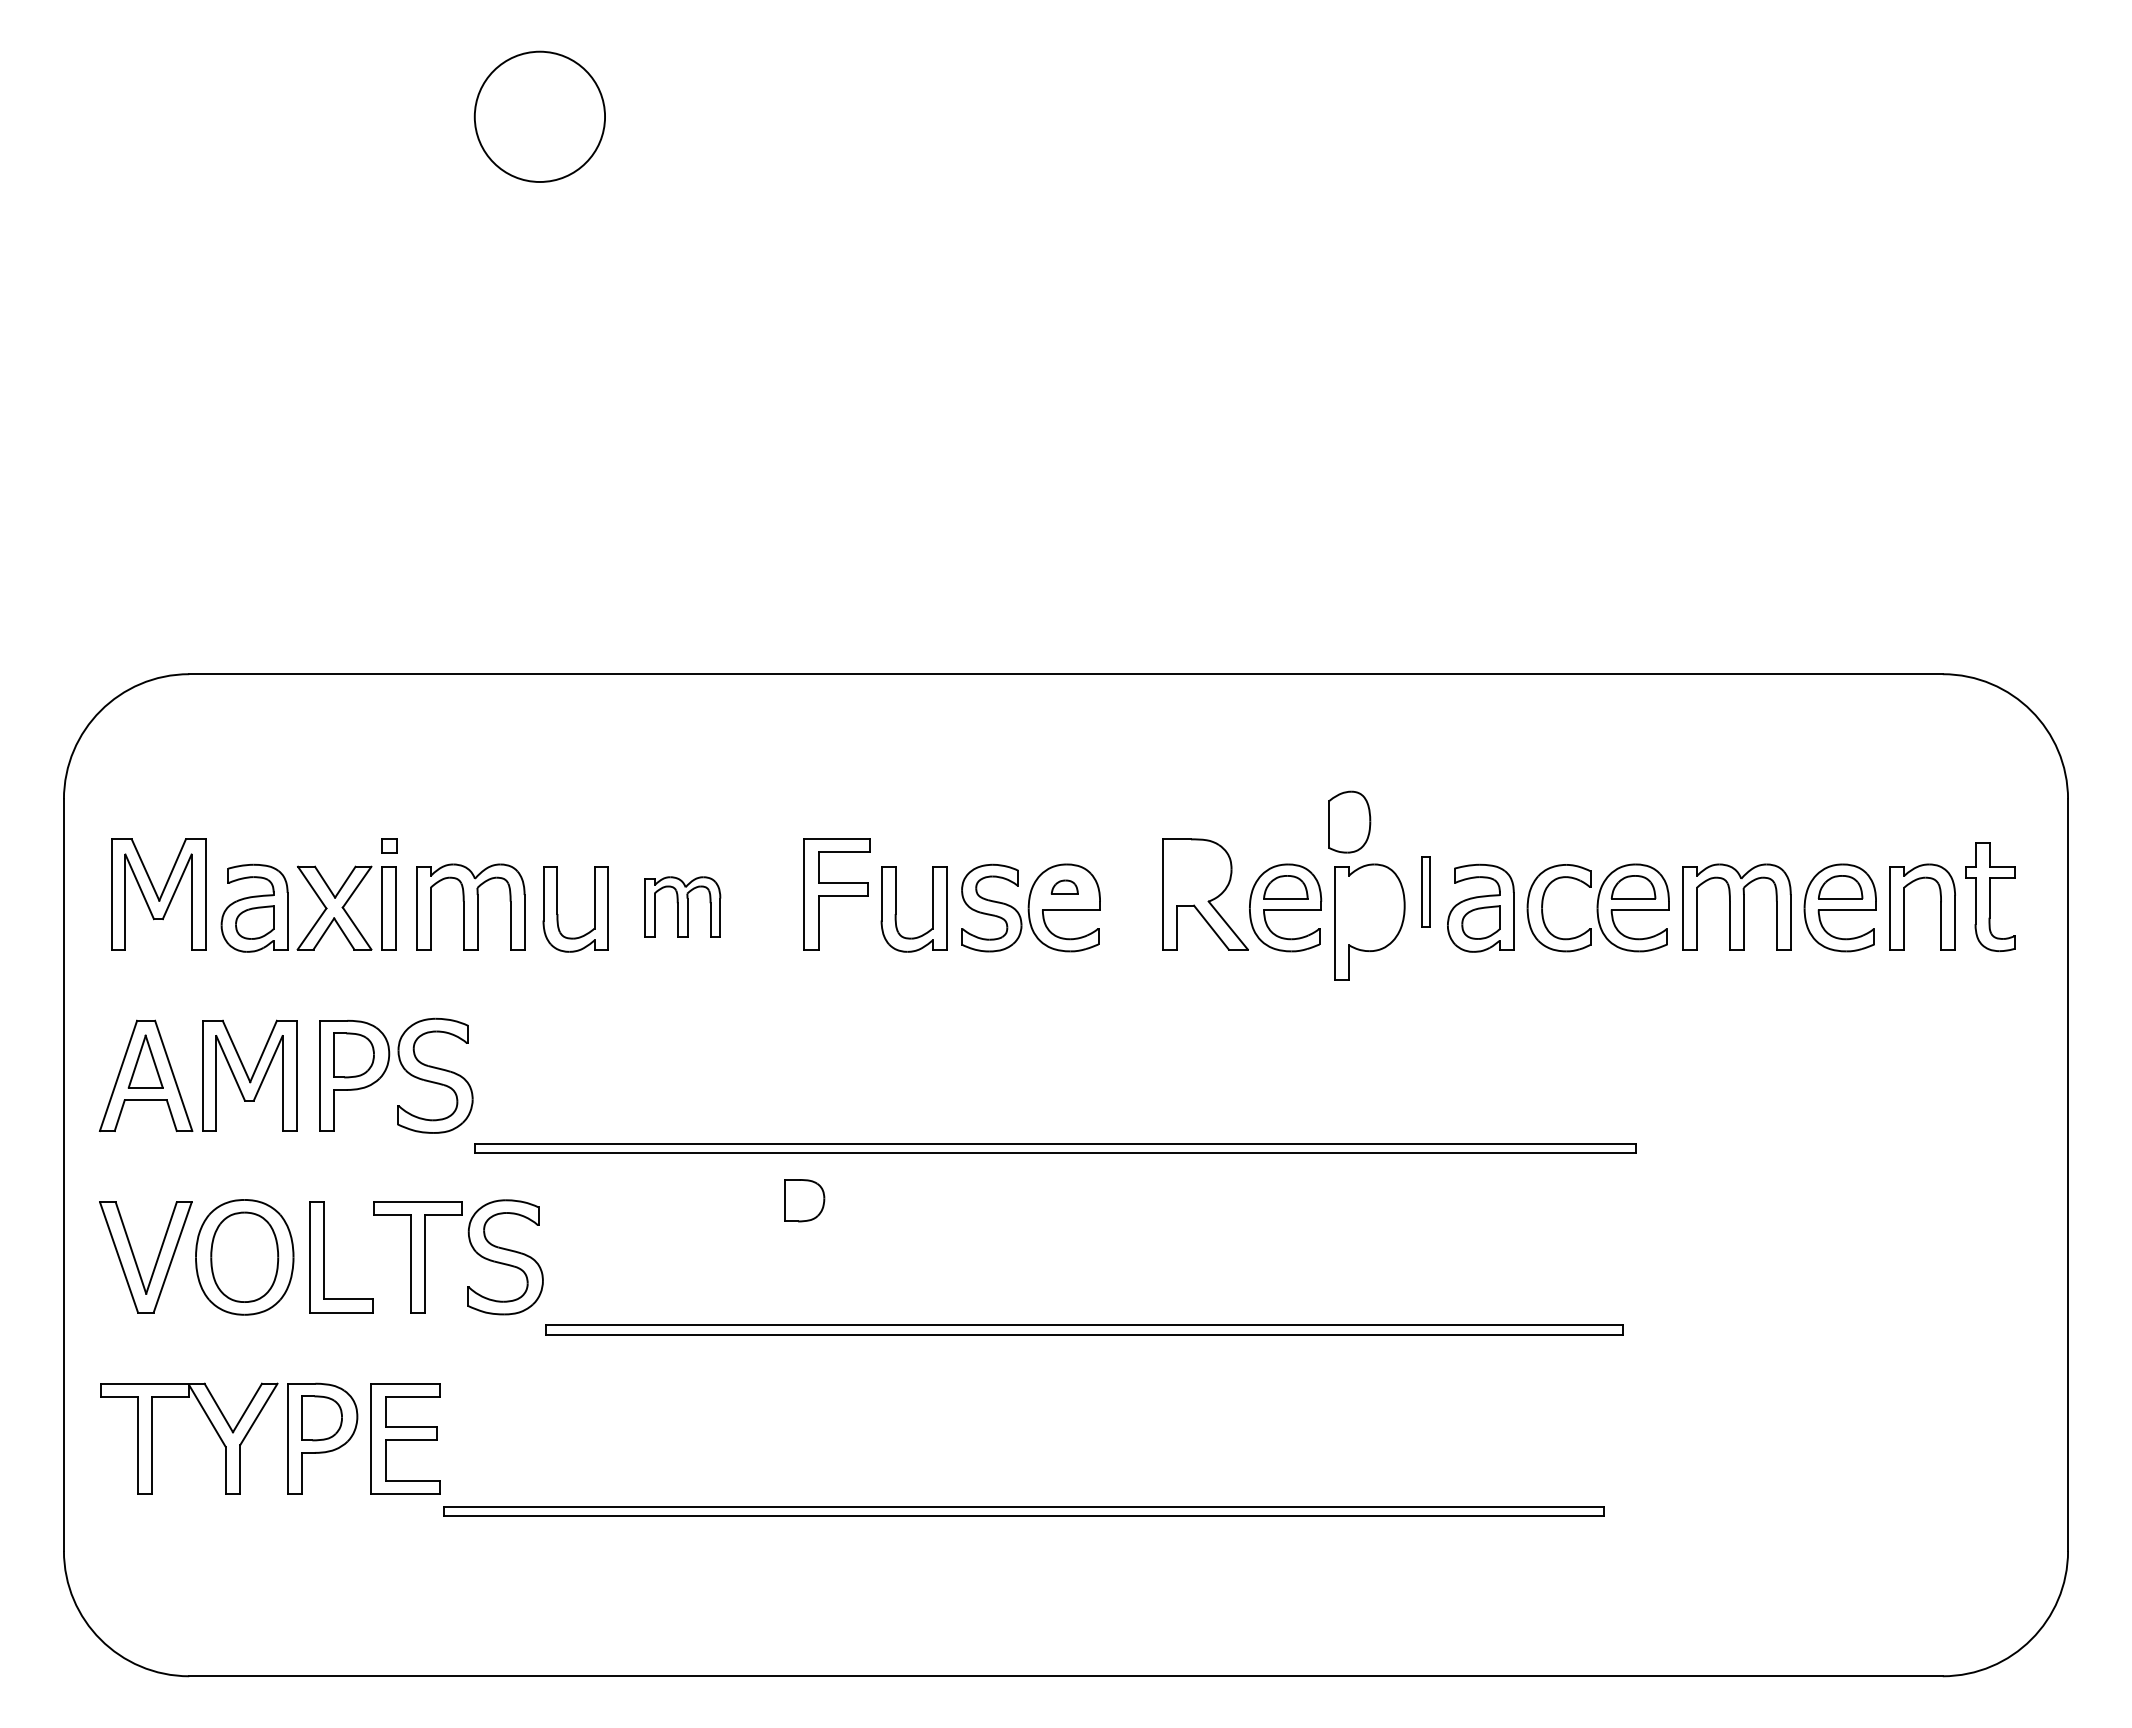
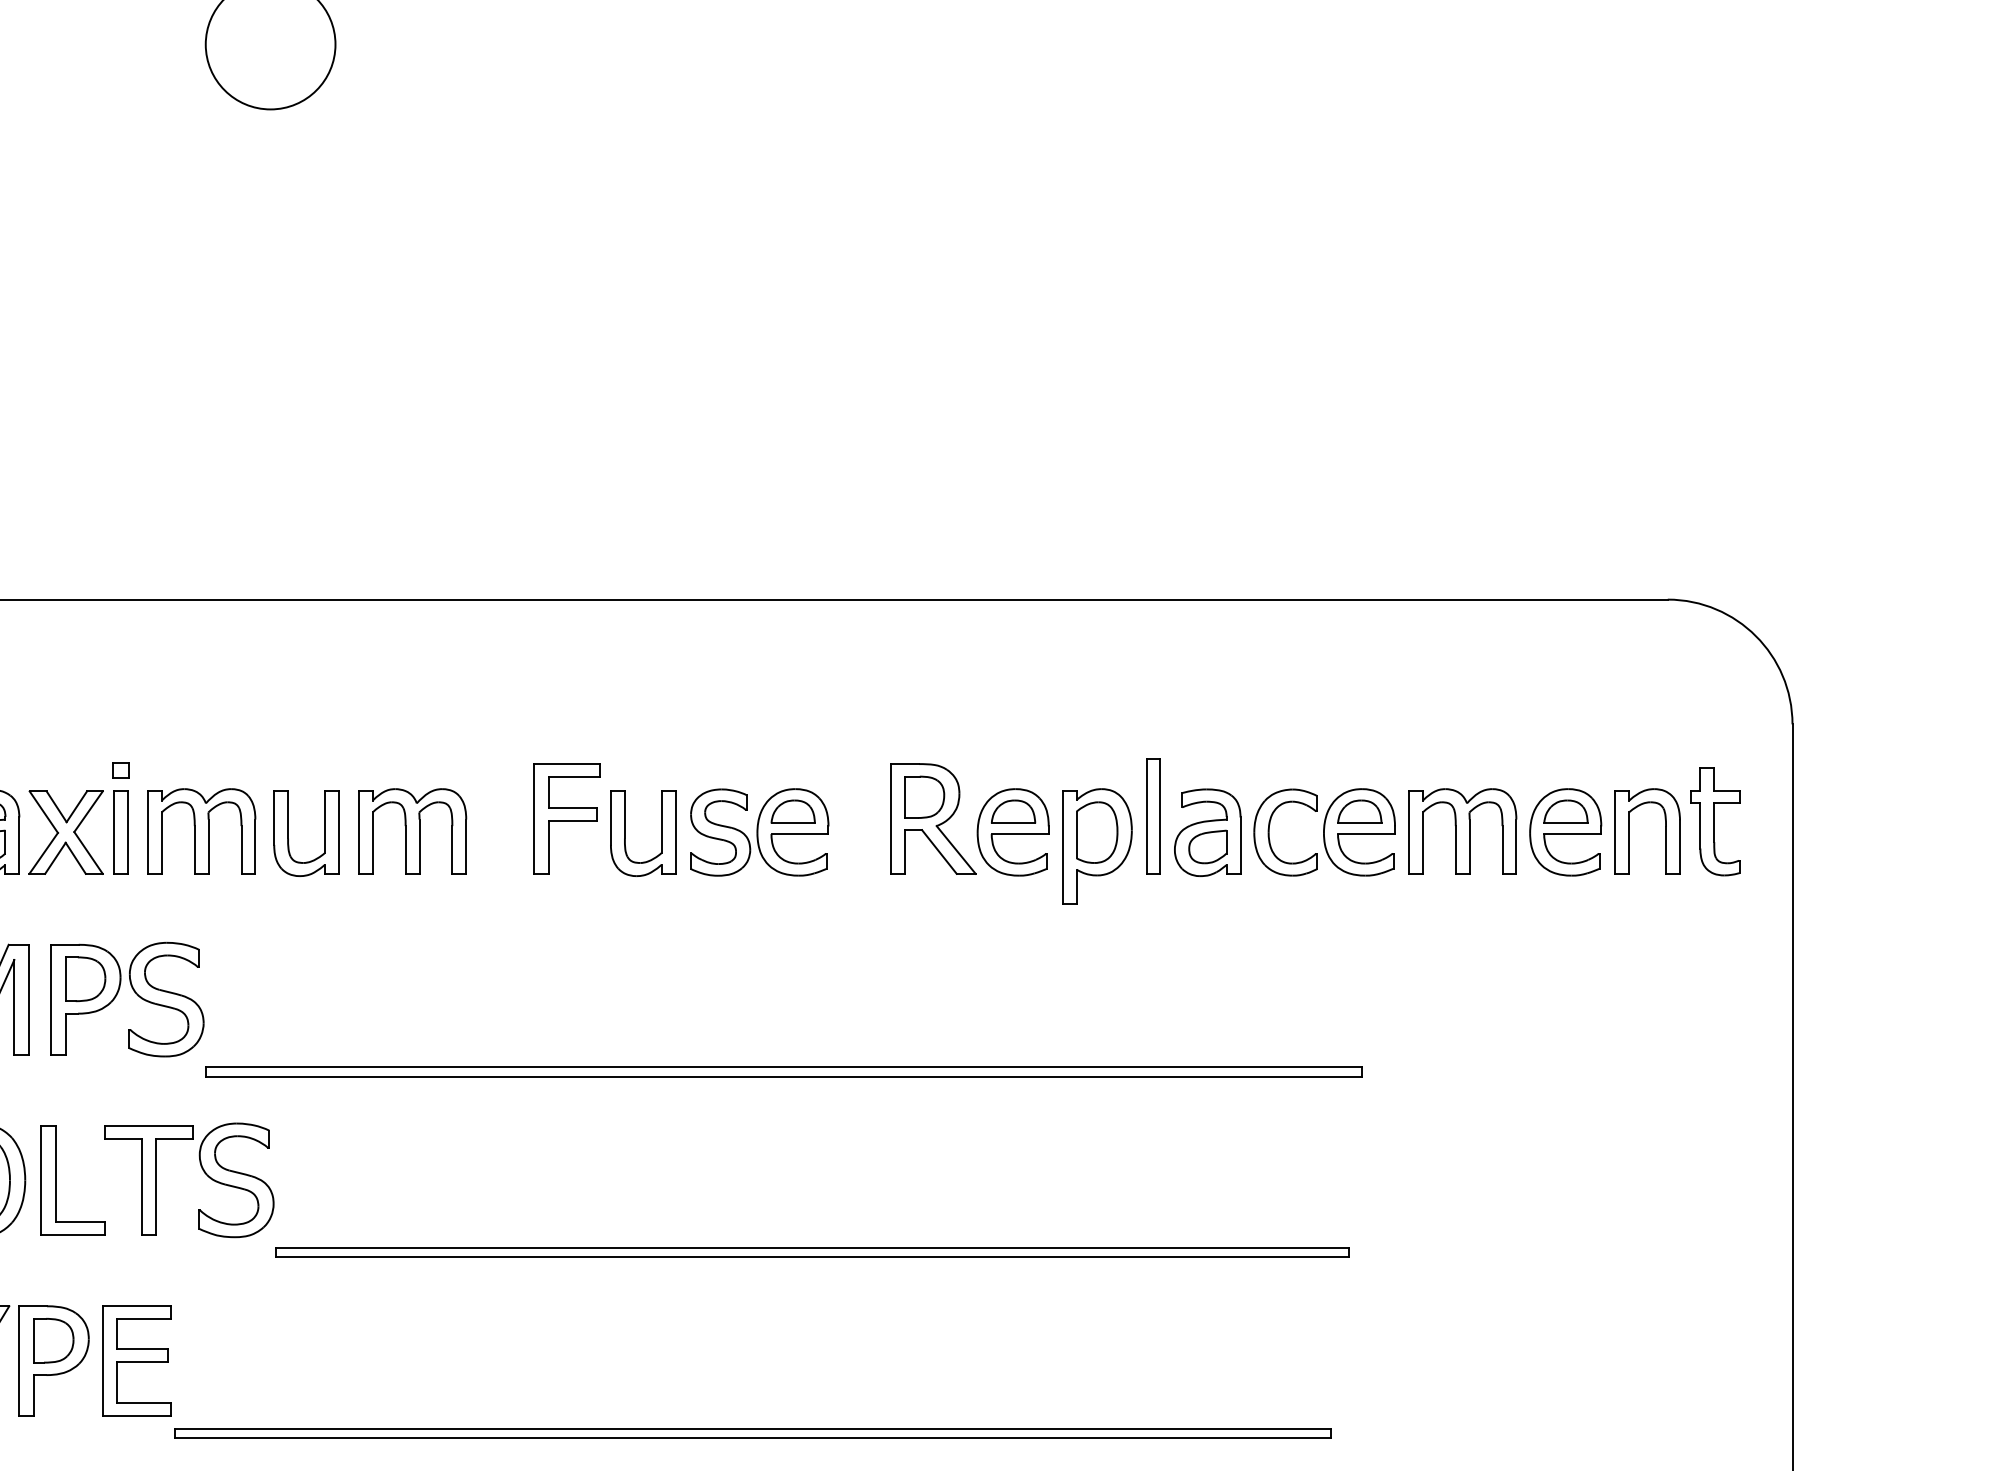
part: (1349, 821) -> (1096, 831), moved
part: (1064, 887) -> (793, 812), size x1.67
part: (1425, 891) -> (1152, 816), size x1.67
part: (682, 906) -> (412, 830), size x1.43
part: (804, 1200) -> (924, 797), moved

